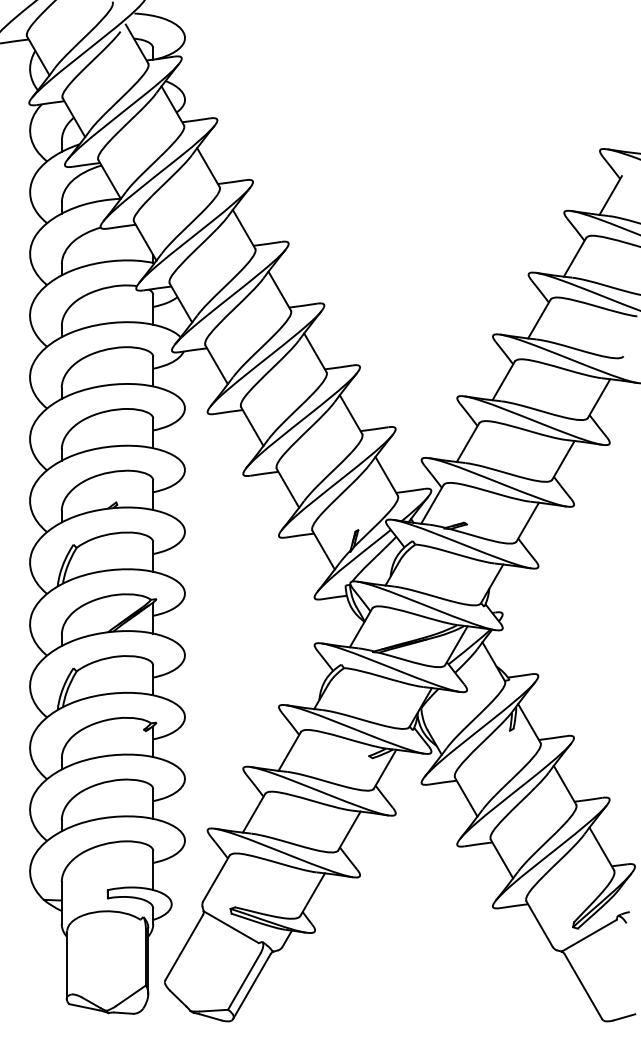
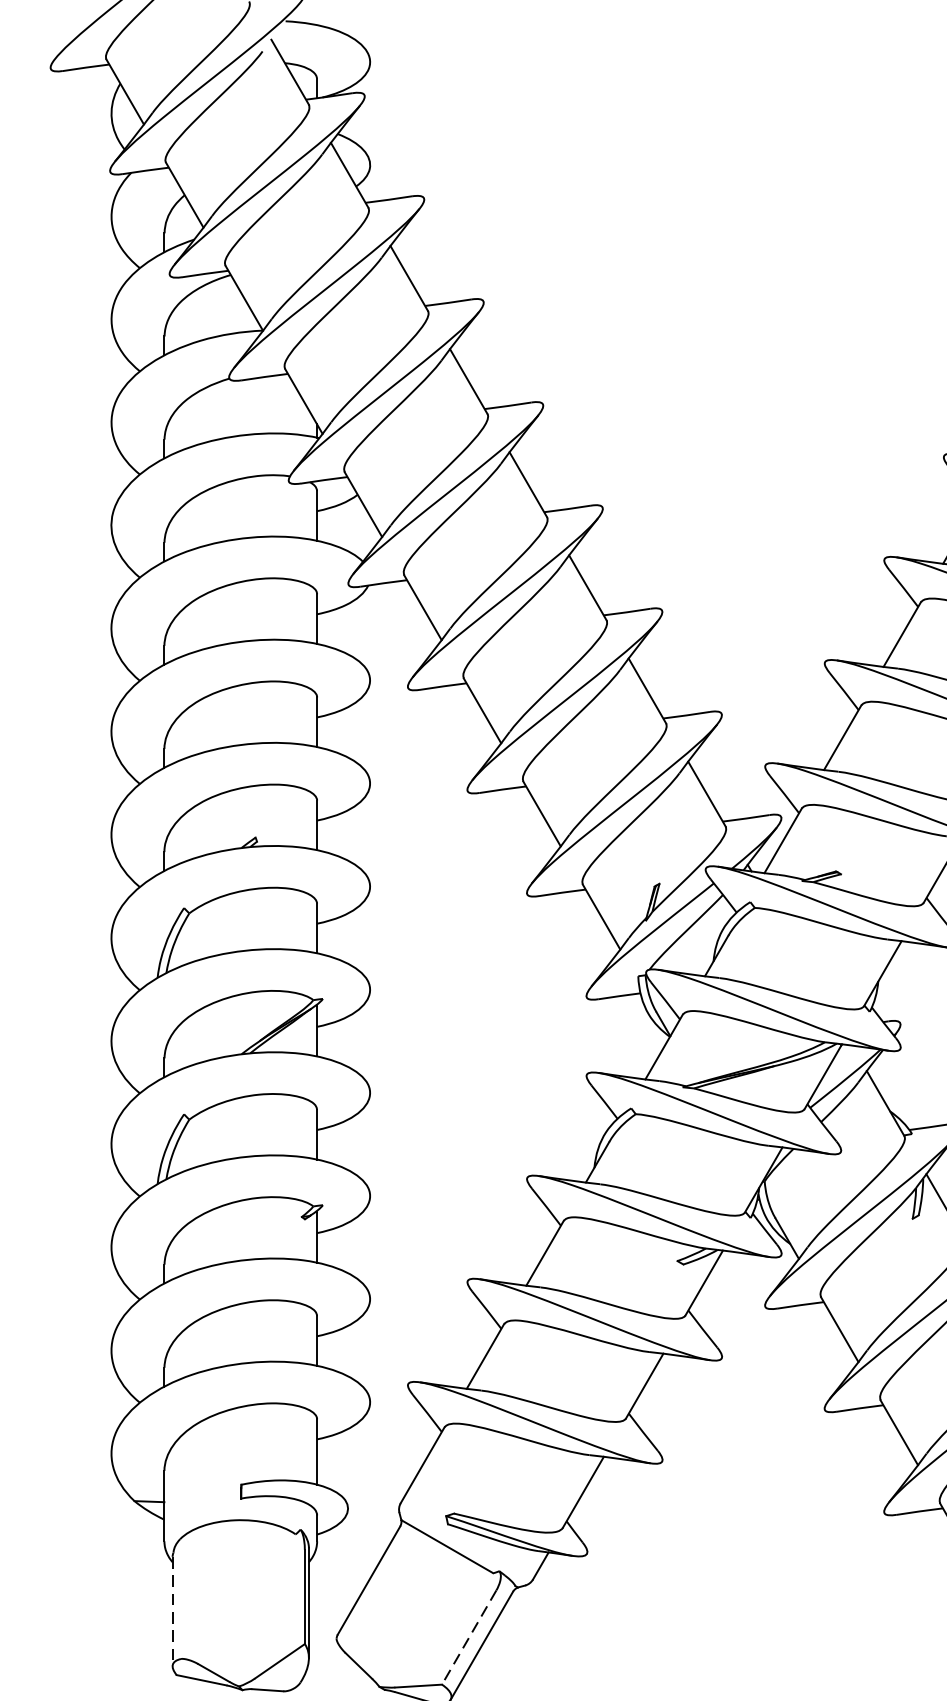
line: (66, 966) -> (172, 1612), solid -> dashed
line: (244, 981) -> (469, 1637), solid -> dashed

